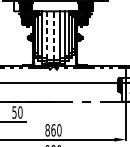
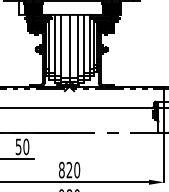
line: (47, 35) -> (61, 46), dashed -> solid
line: (53, 35) -> (69, 46), dashed -> solid
text: (53, 129) -> (69, 169), 860 -> 820

